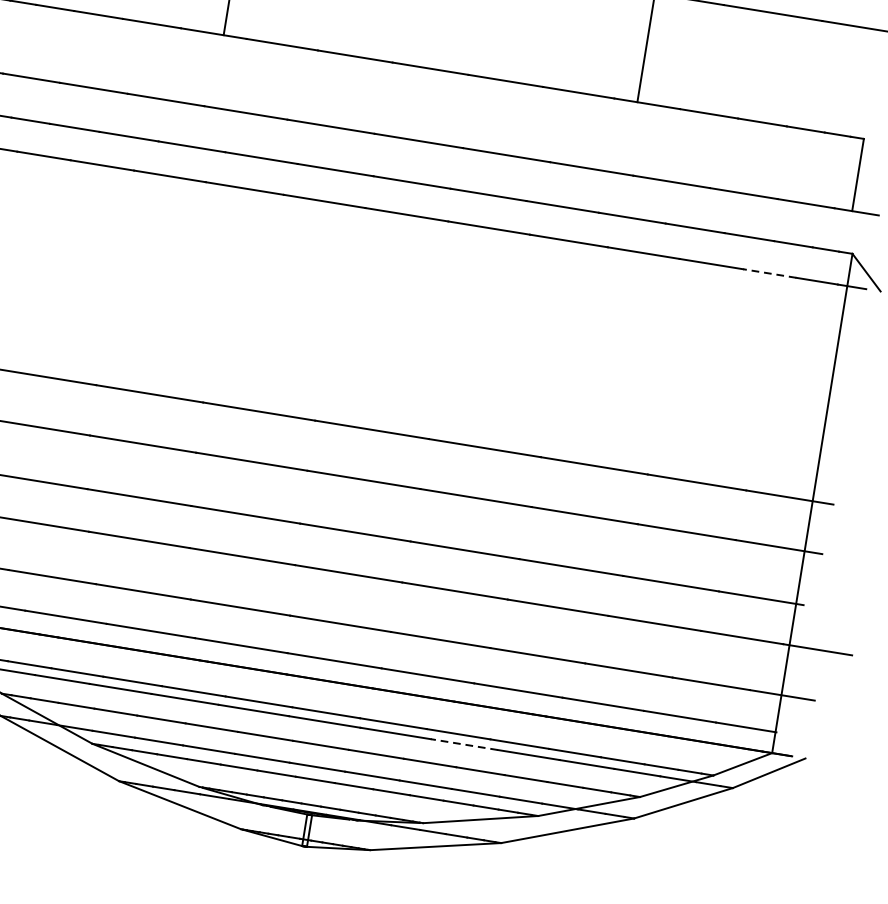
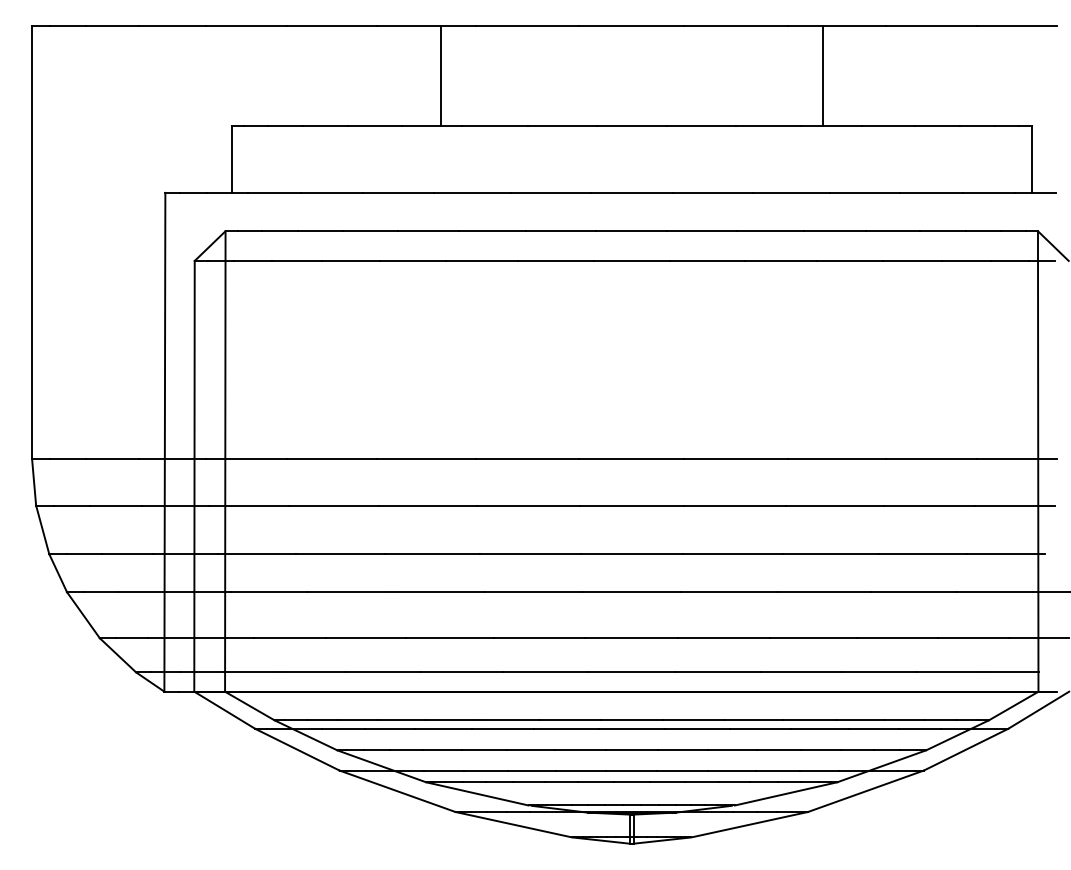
line: (769, 273) -> (966, 260), dashed -> solid
line: (464, 744) -> (760, 728), dashed -> solid

